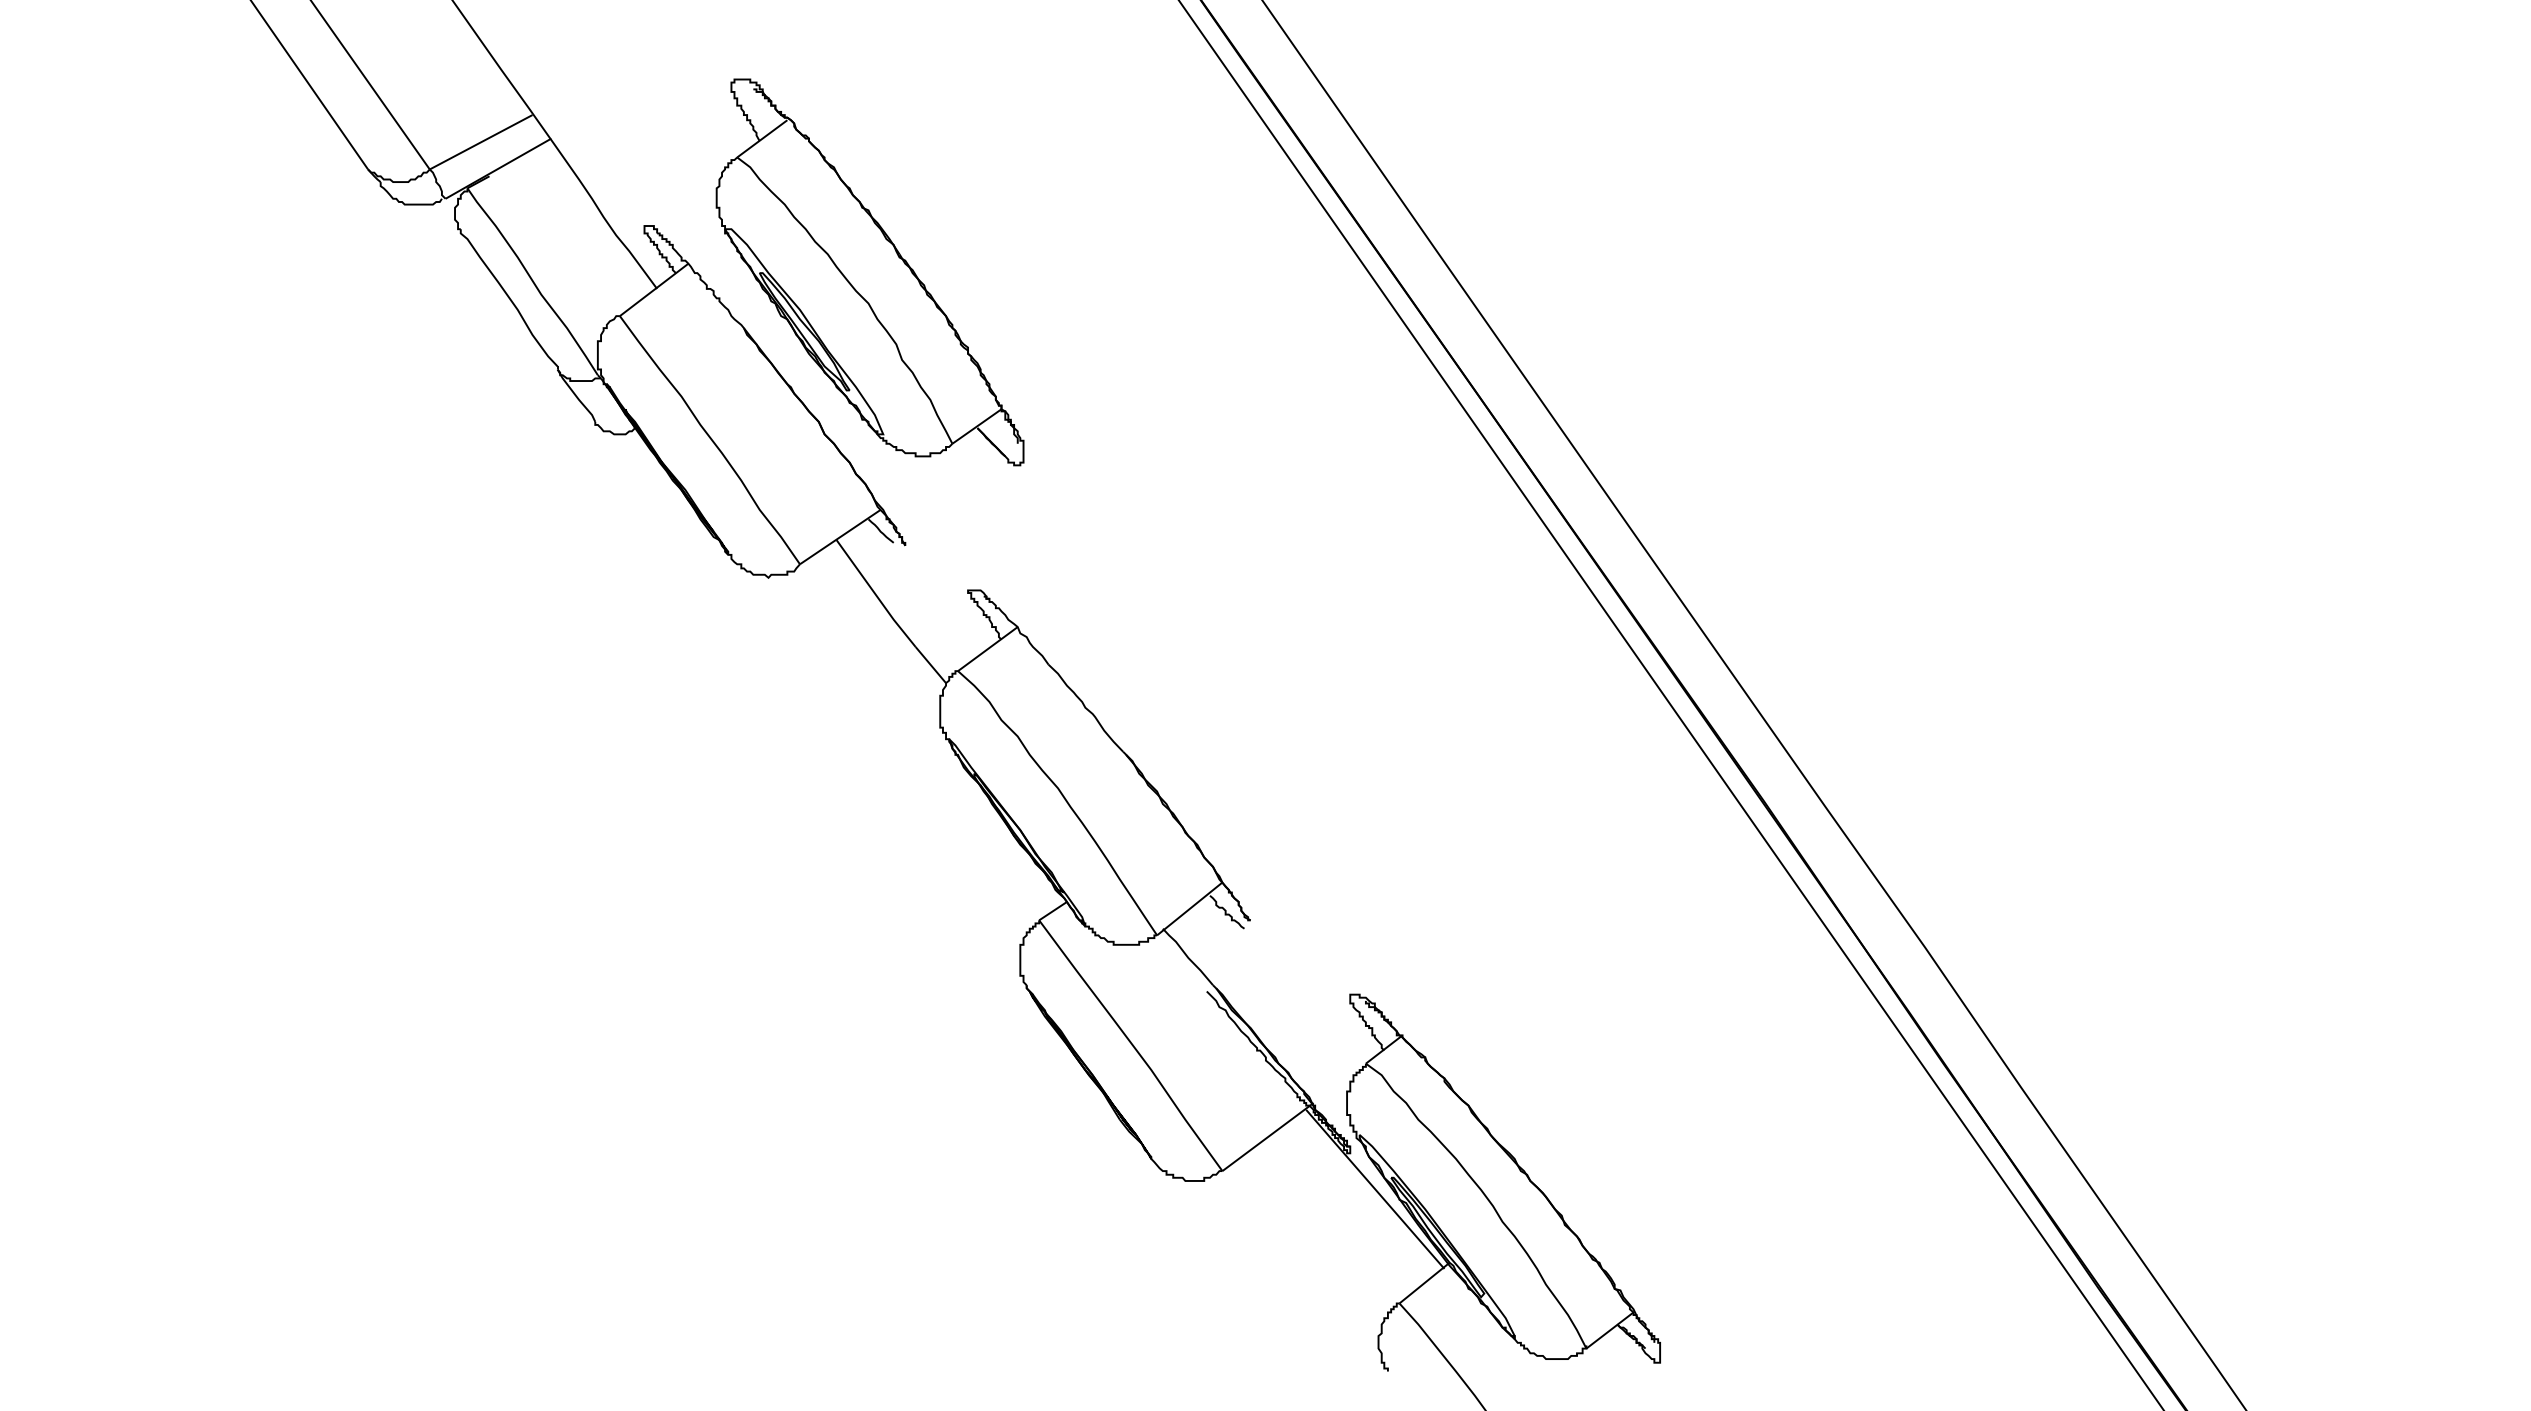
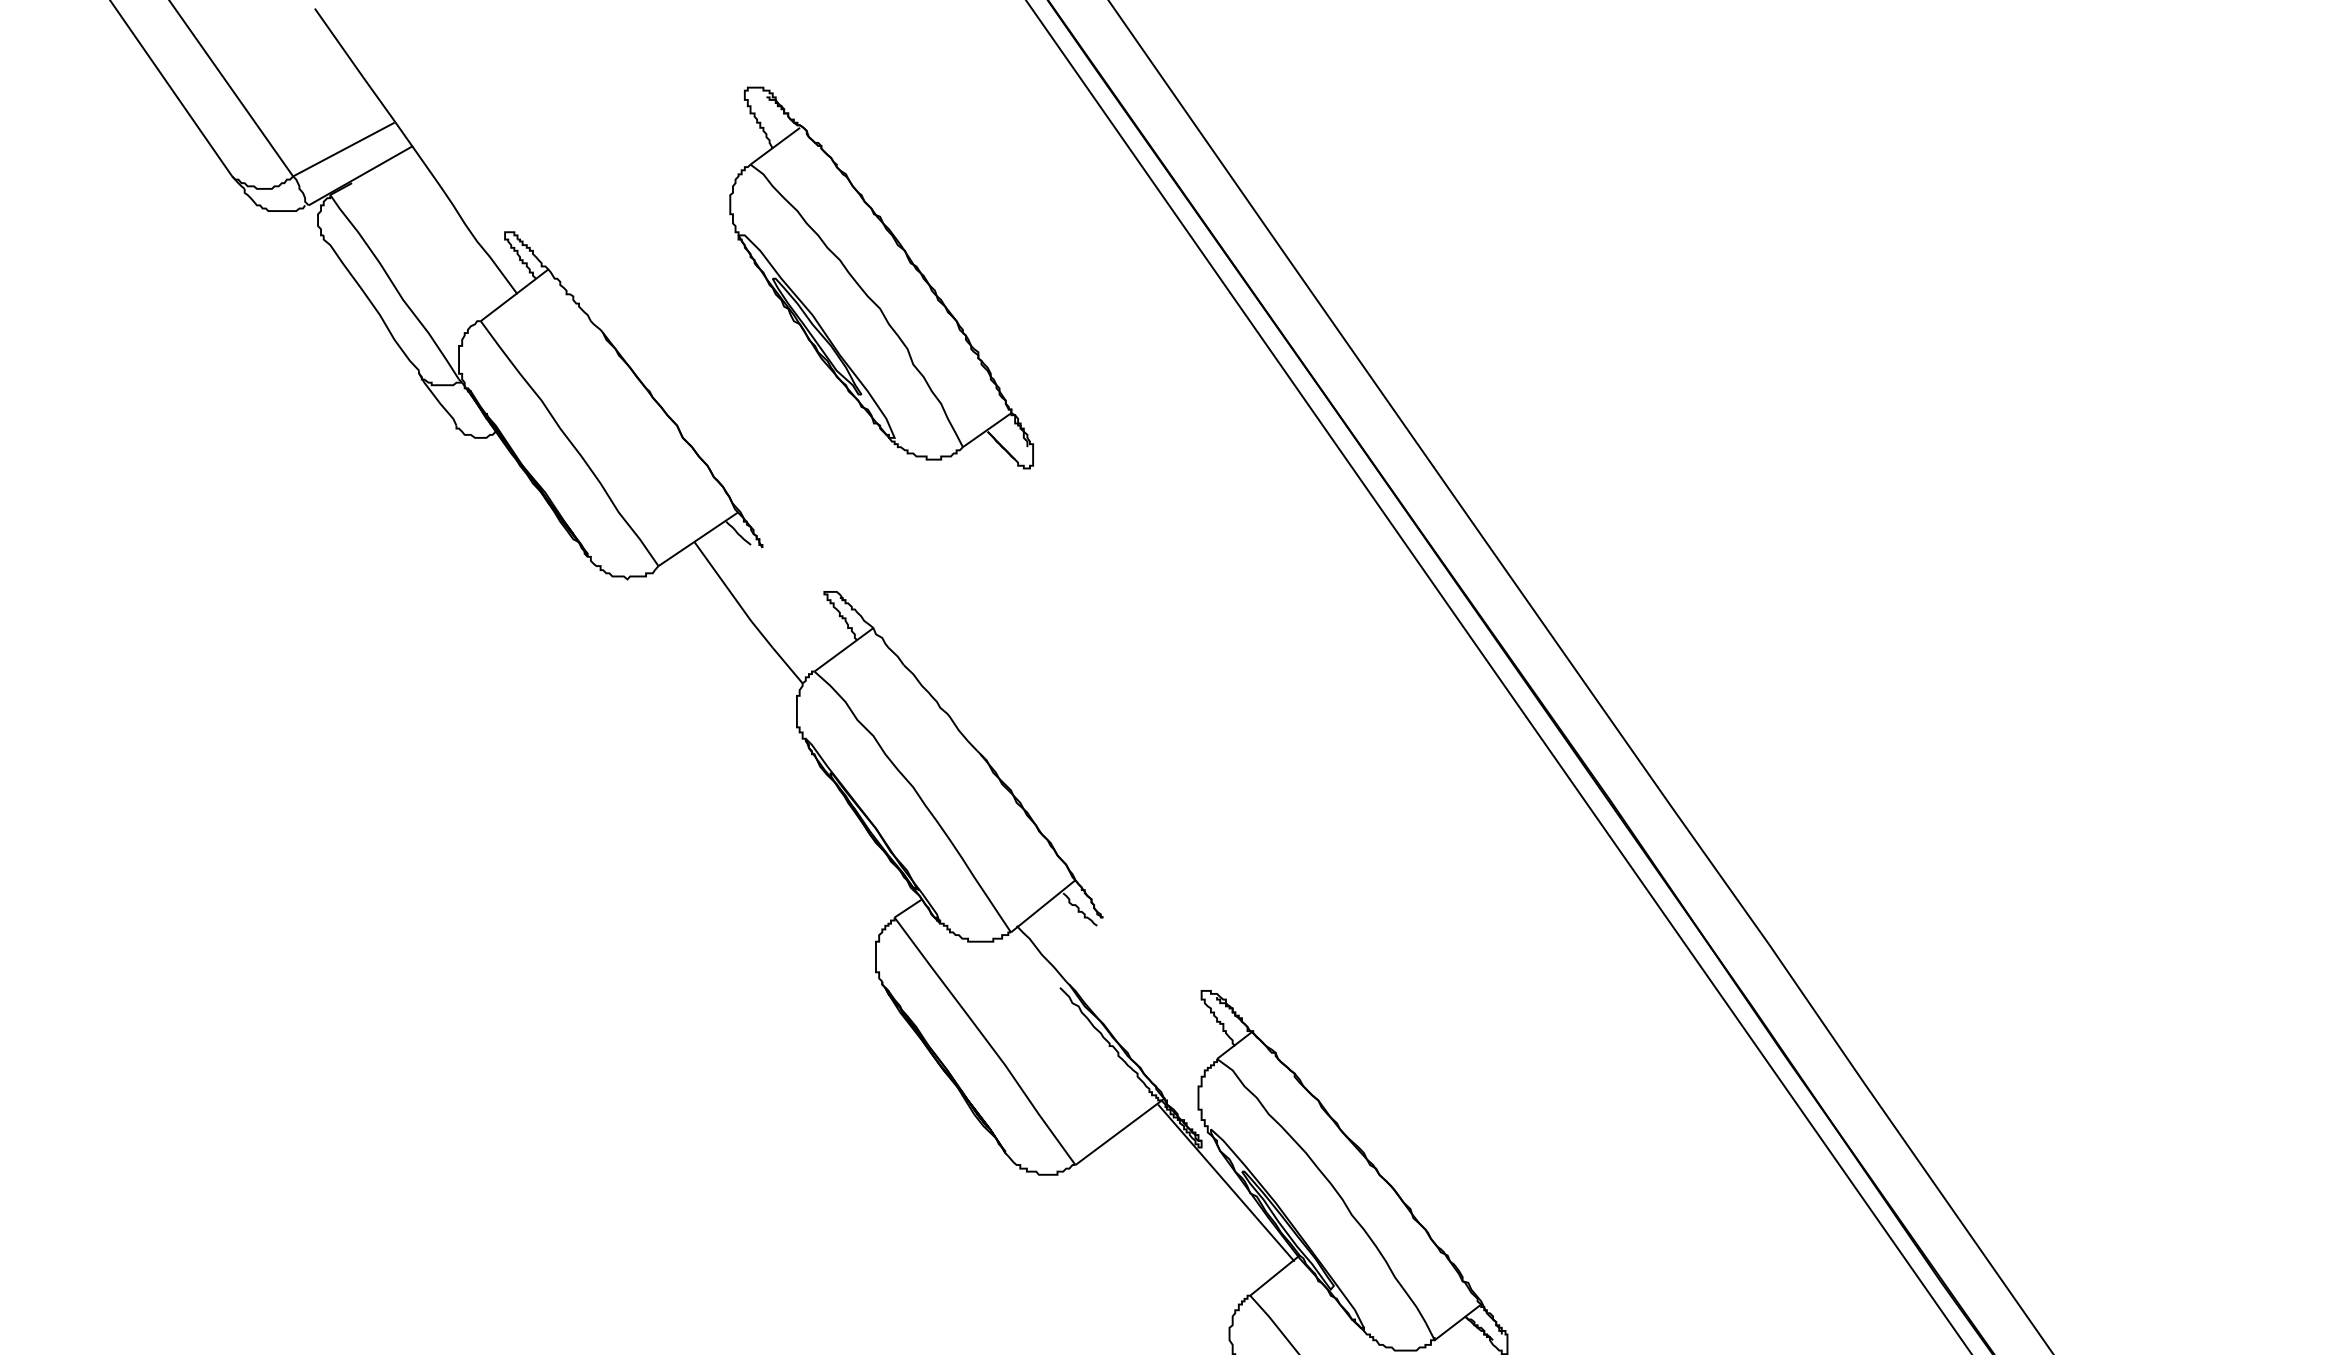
part: (869, 272) -> (881, 278), moved

